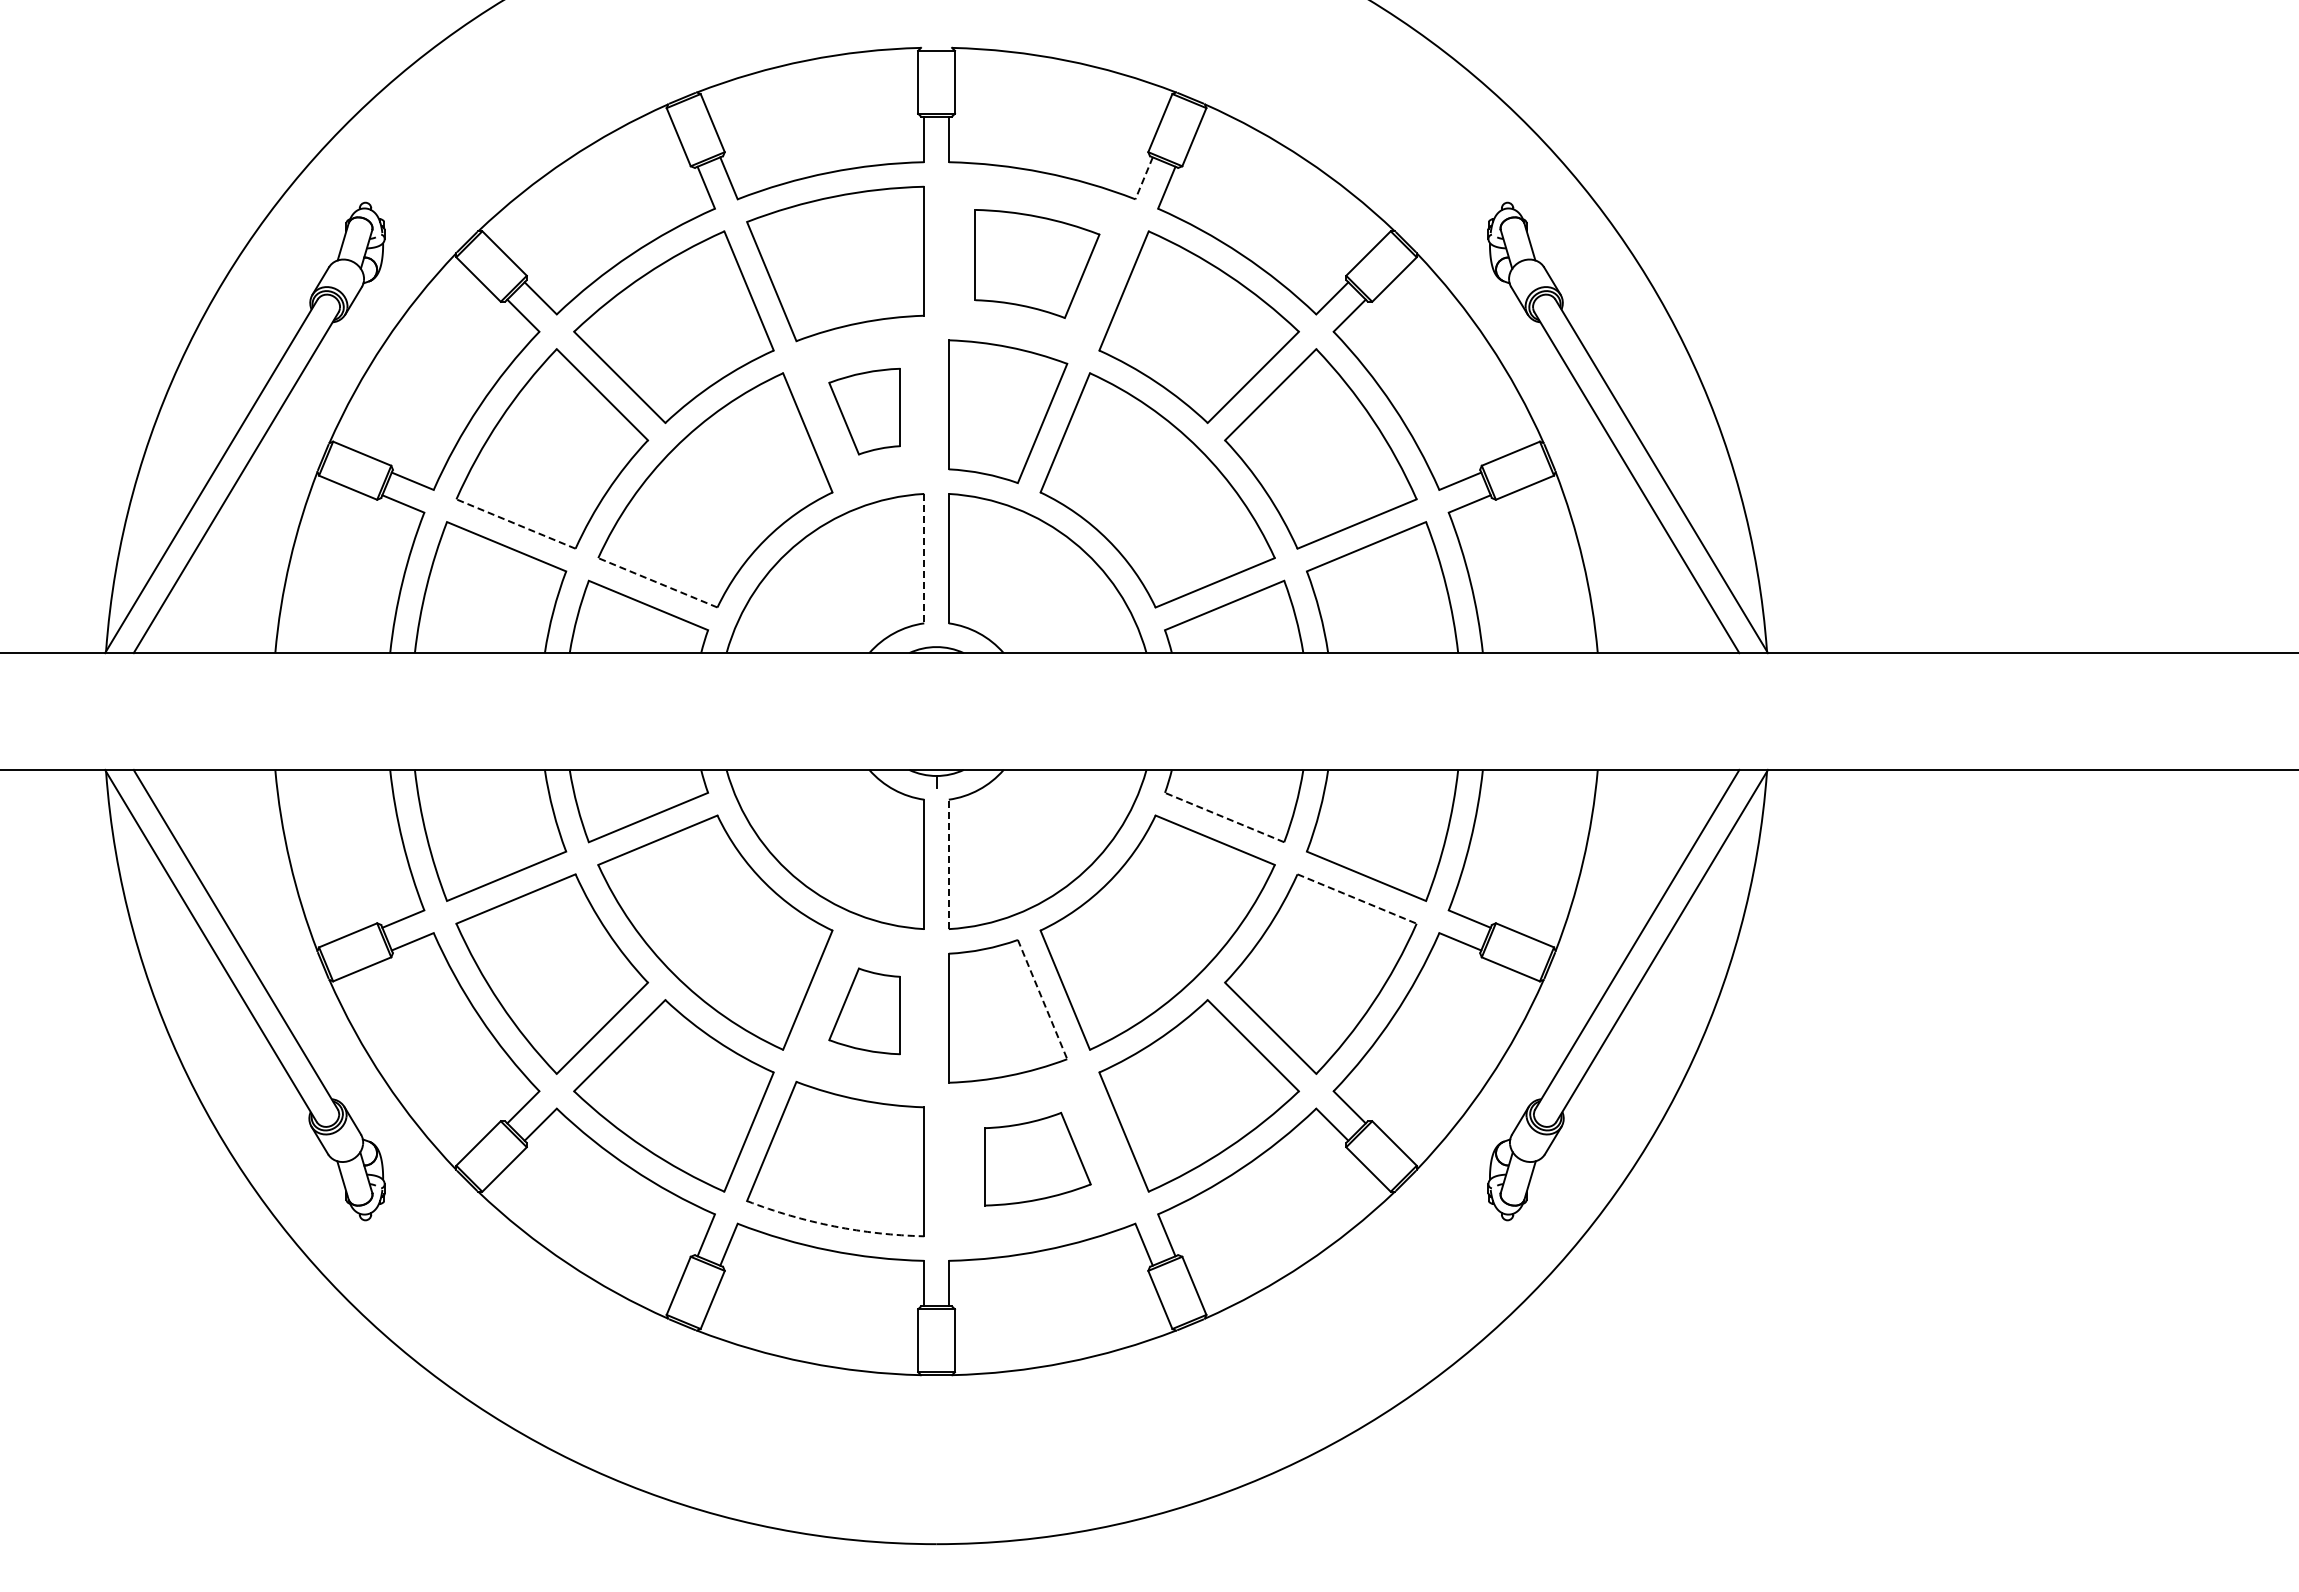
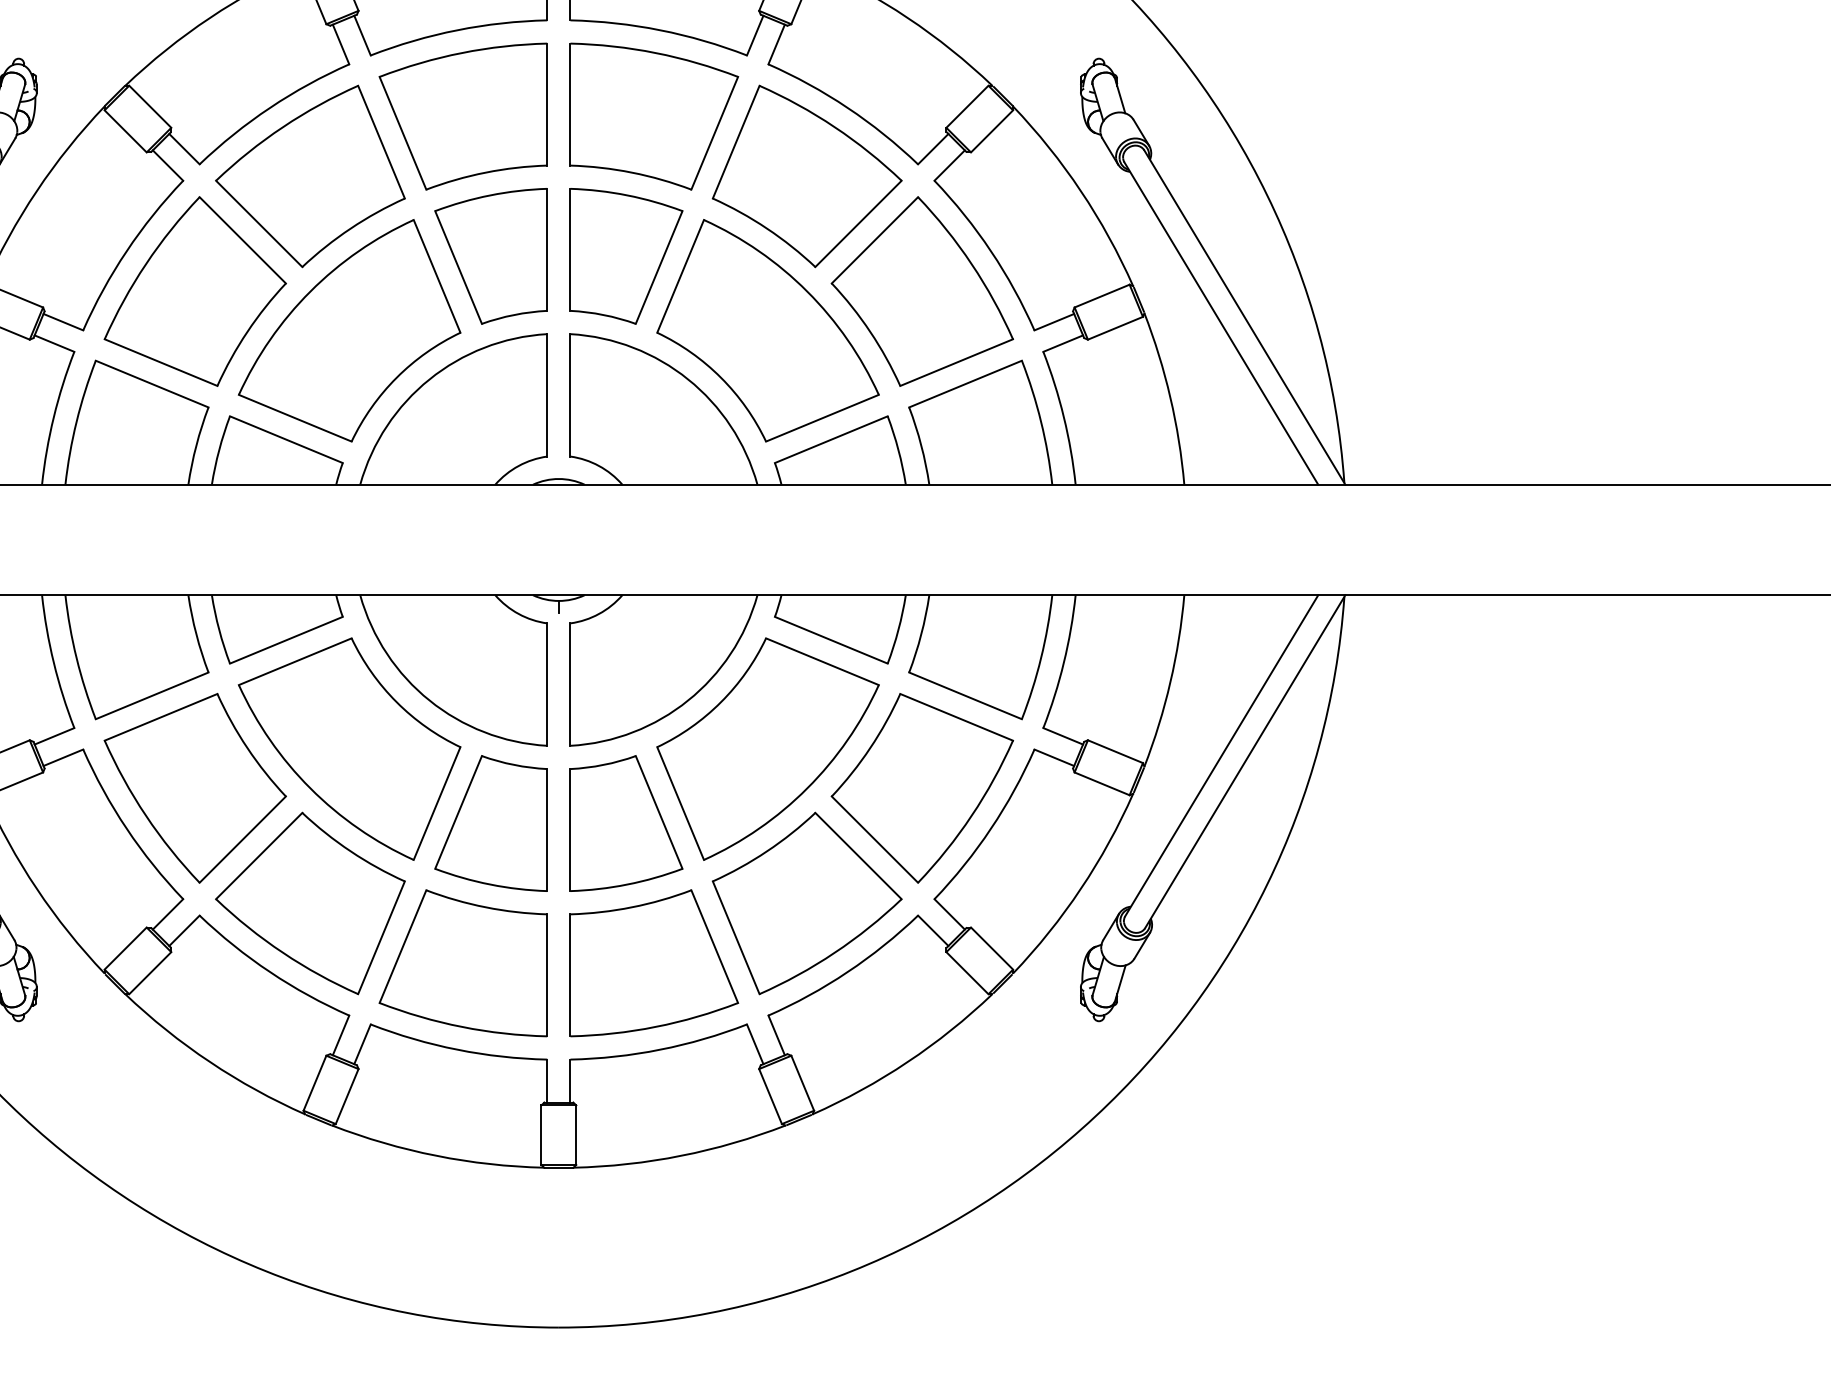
line: (1144, 178) -> (755, 35), dashed -> solid
part: (1037, 263) -> (654, 116), size x1.43
part: (864, 411) -> (490, 256), size x1.67
line: (515, 523) -> (160, 362), dashed -> solid
line: (924, 558) -> (547, 395), dashed -> solid
line: (657, 582) -> (294, 417), dashed -> solid
line: (1224, 817) -> (831, 640), dashed -> solid
line: (948, 864) -> (570, 684), dashed -> solid
line: (1357, 899) -> (957, 717), dashed -> solid
line: (1042, 999) -> (659, 812), dashed -> solid
part: (864, 1011) -> (490, 823), size x1.67
part: (1037, 1159) -> (654, 963), size x1.67
arc: (834, 1226) -> (462, 1027), dashed -> solid

